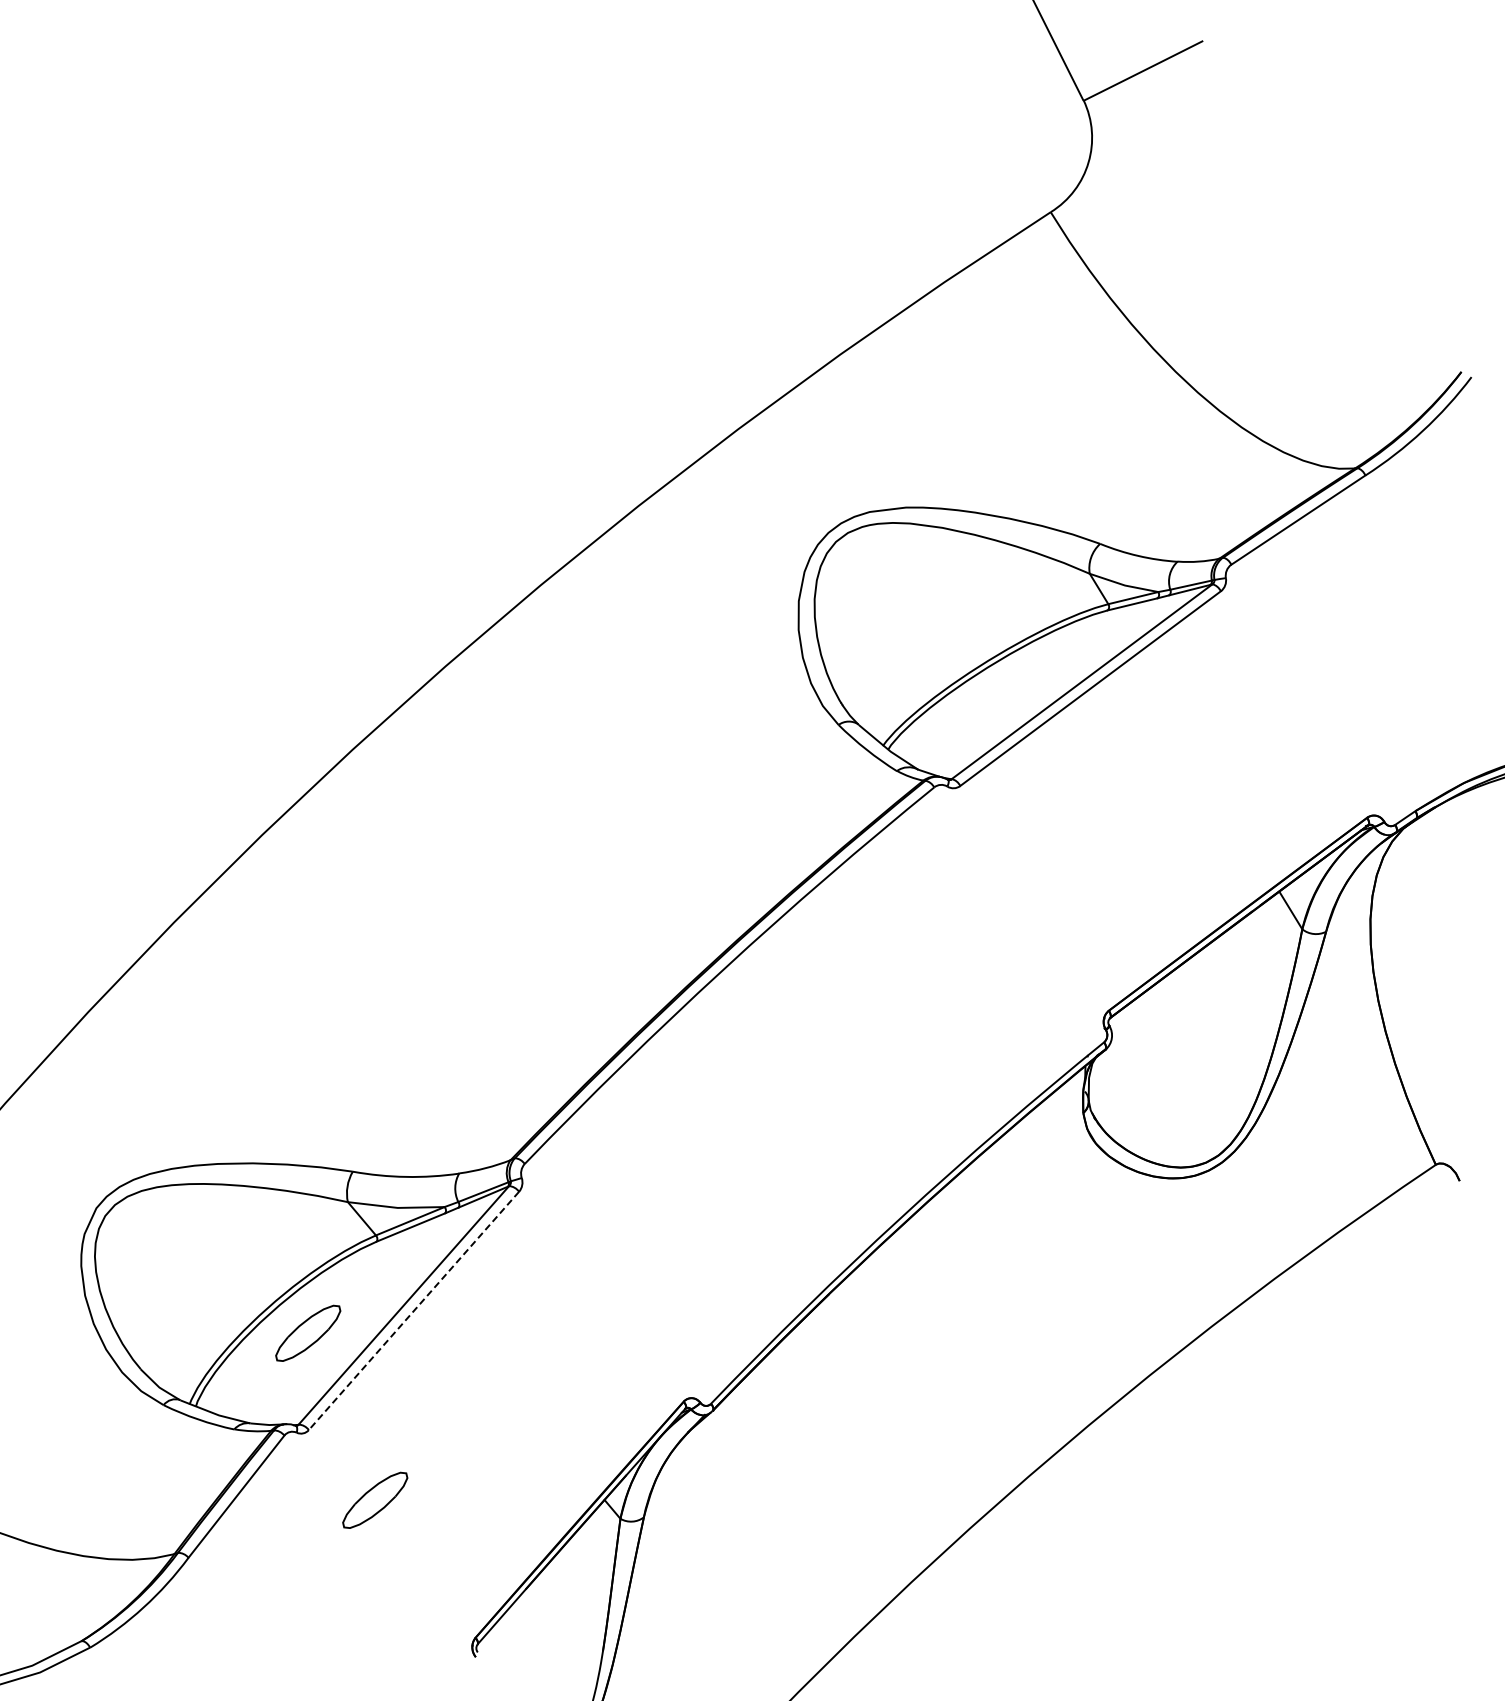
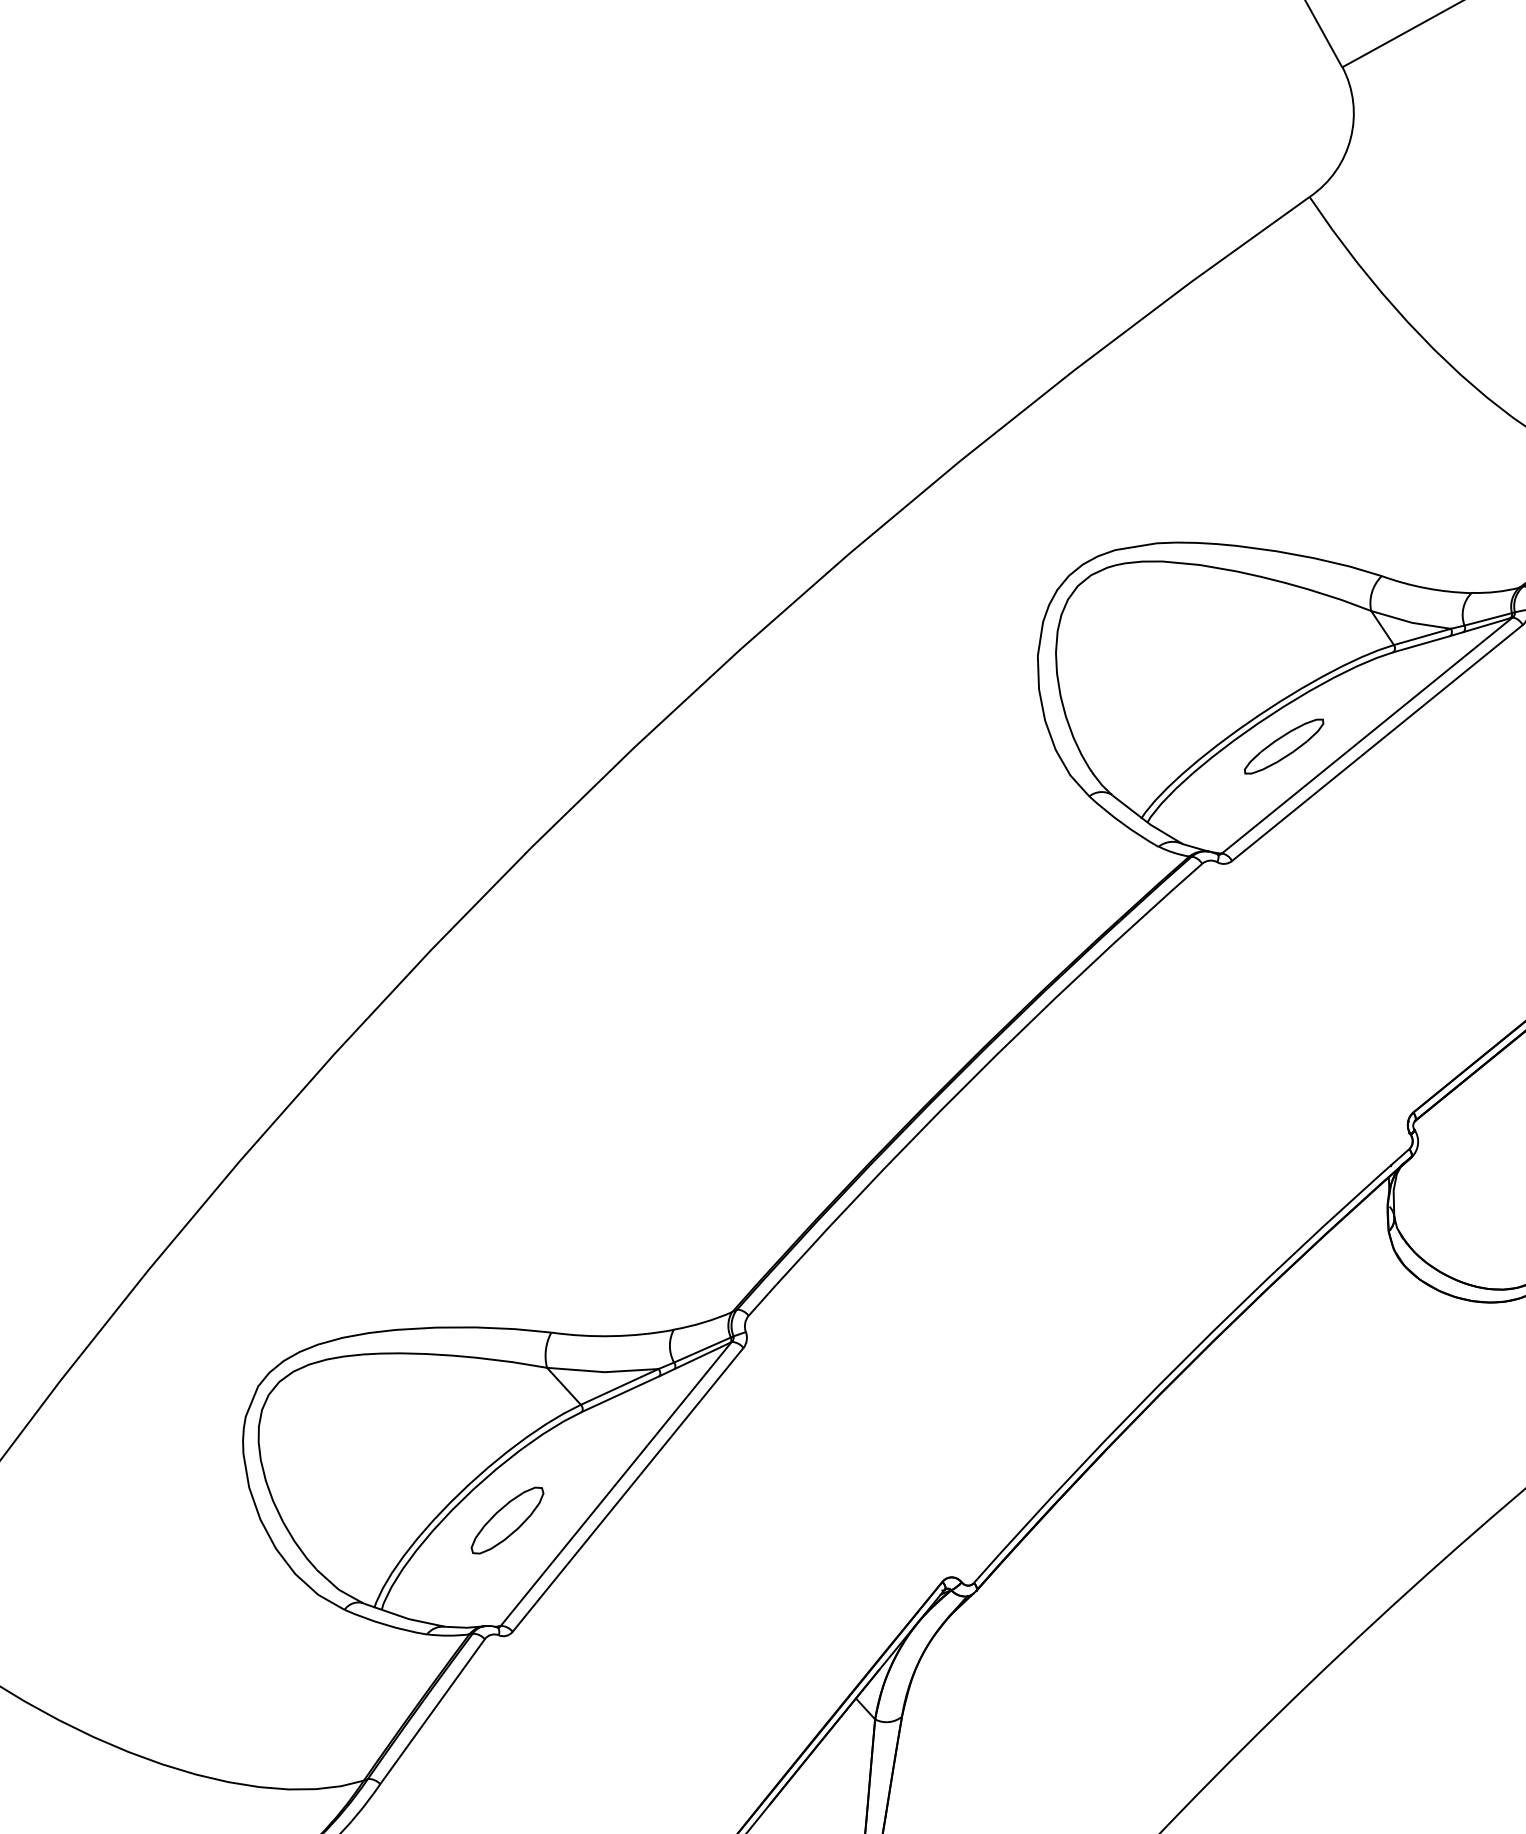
part: (1009, 688) -> (1284, 746), added
line: (413, 1310) -> (627, 1489), dashed -> solid
part: (375, 1499) -> (592, 1708), removed

